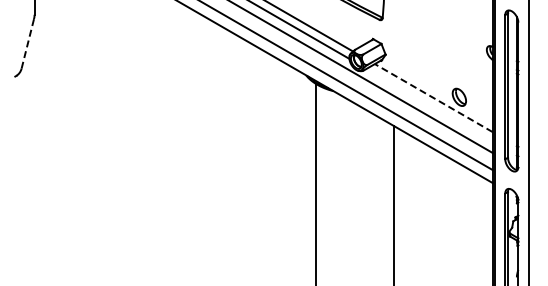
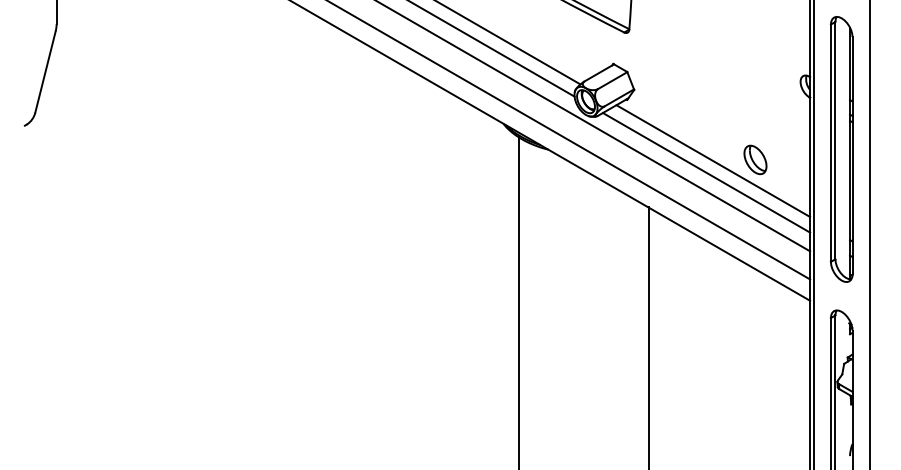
line: (27, 44) -> (45, 72), dashed -> solid
line: (433, 98) -> (712, 161), dashed -> solid
line: (429, 104) -> (706, 171), added

